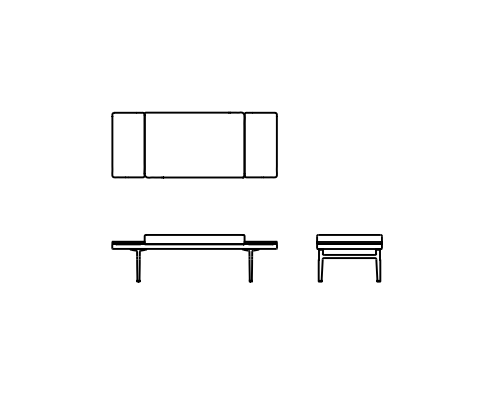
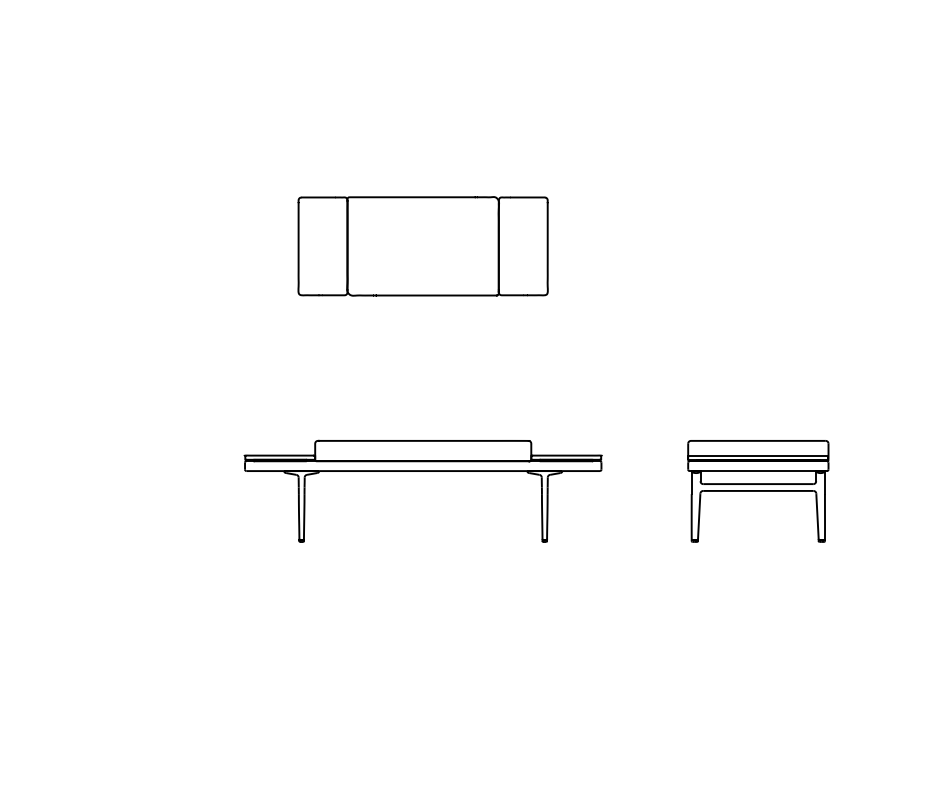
part: (194, 144) -> (422, 245), size x0.7

